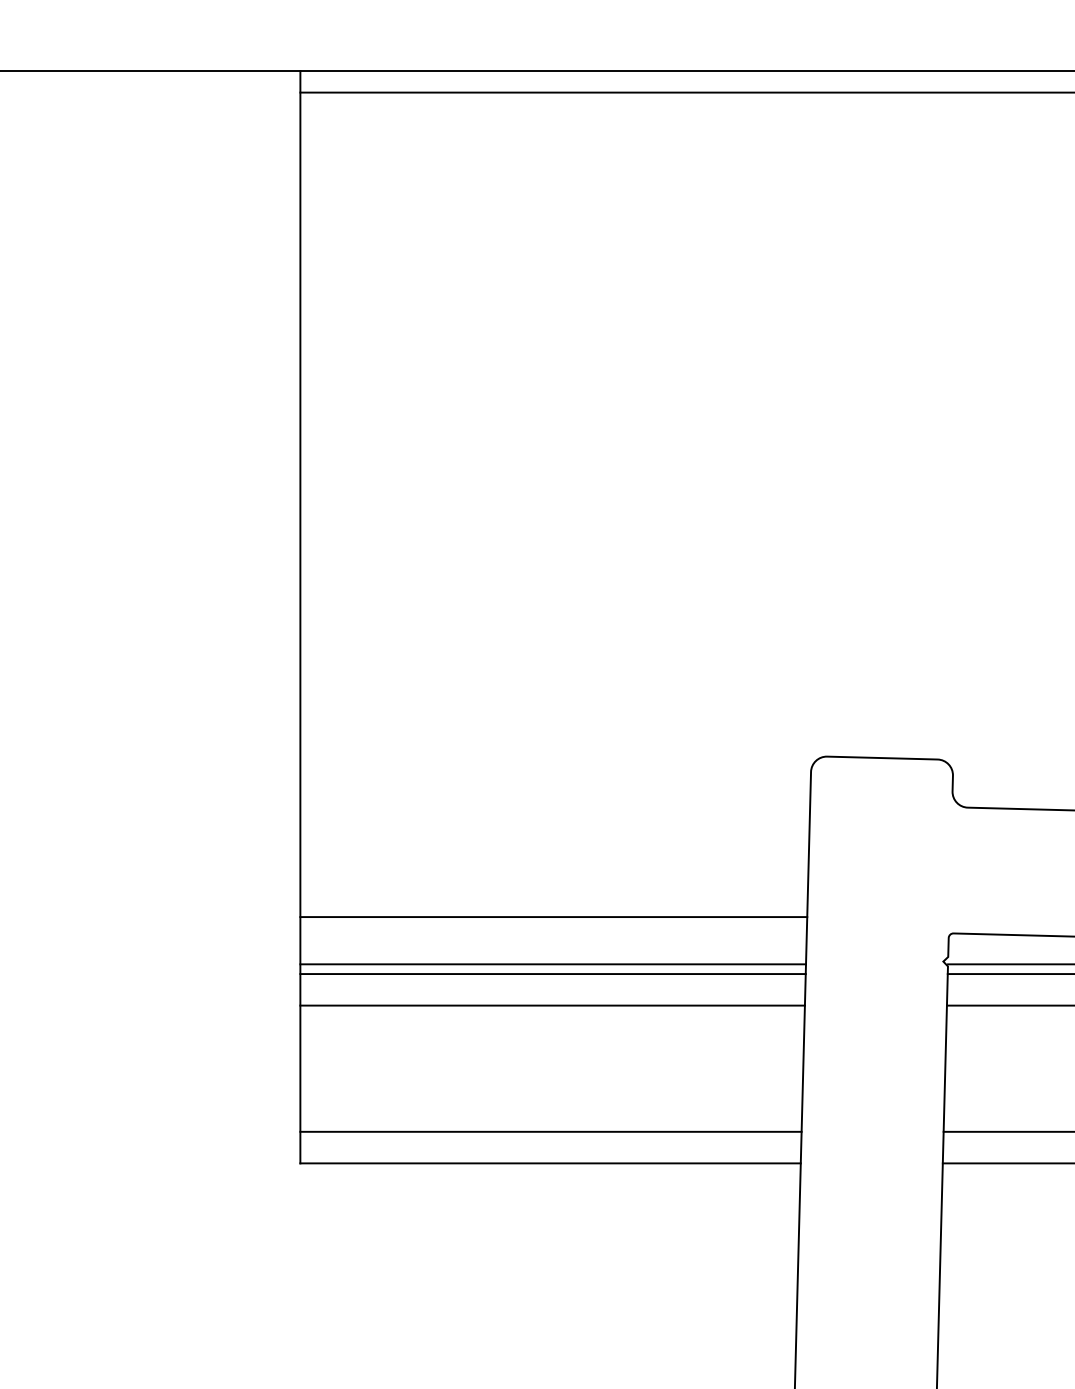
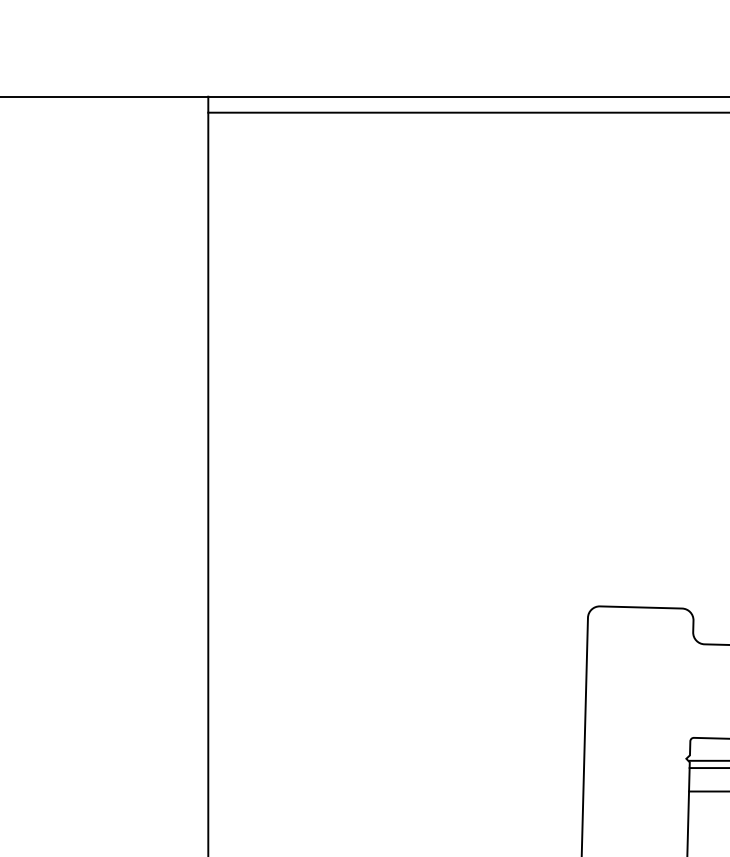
line: (553, 917) -> (396, 726), removed
line: (553, 964) -> (396, 760), removed
line: (552, 974) -> (395, 768), removed
line: (552, 1005) -> (395, 791), removed

